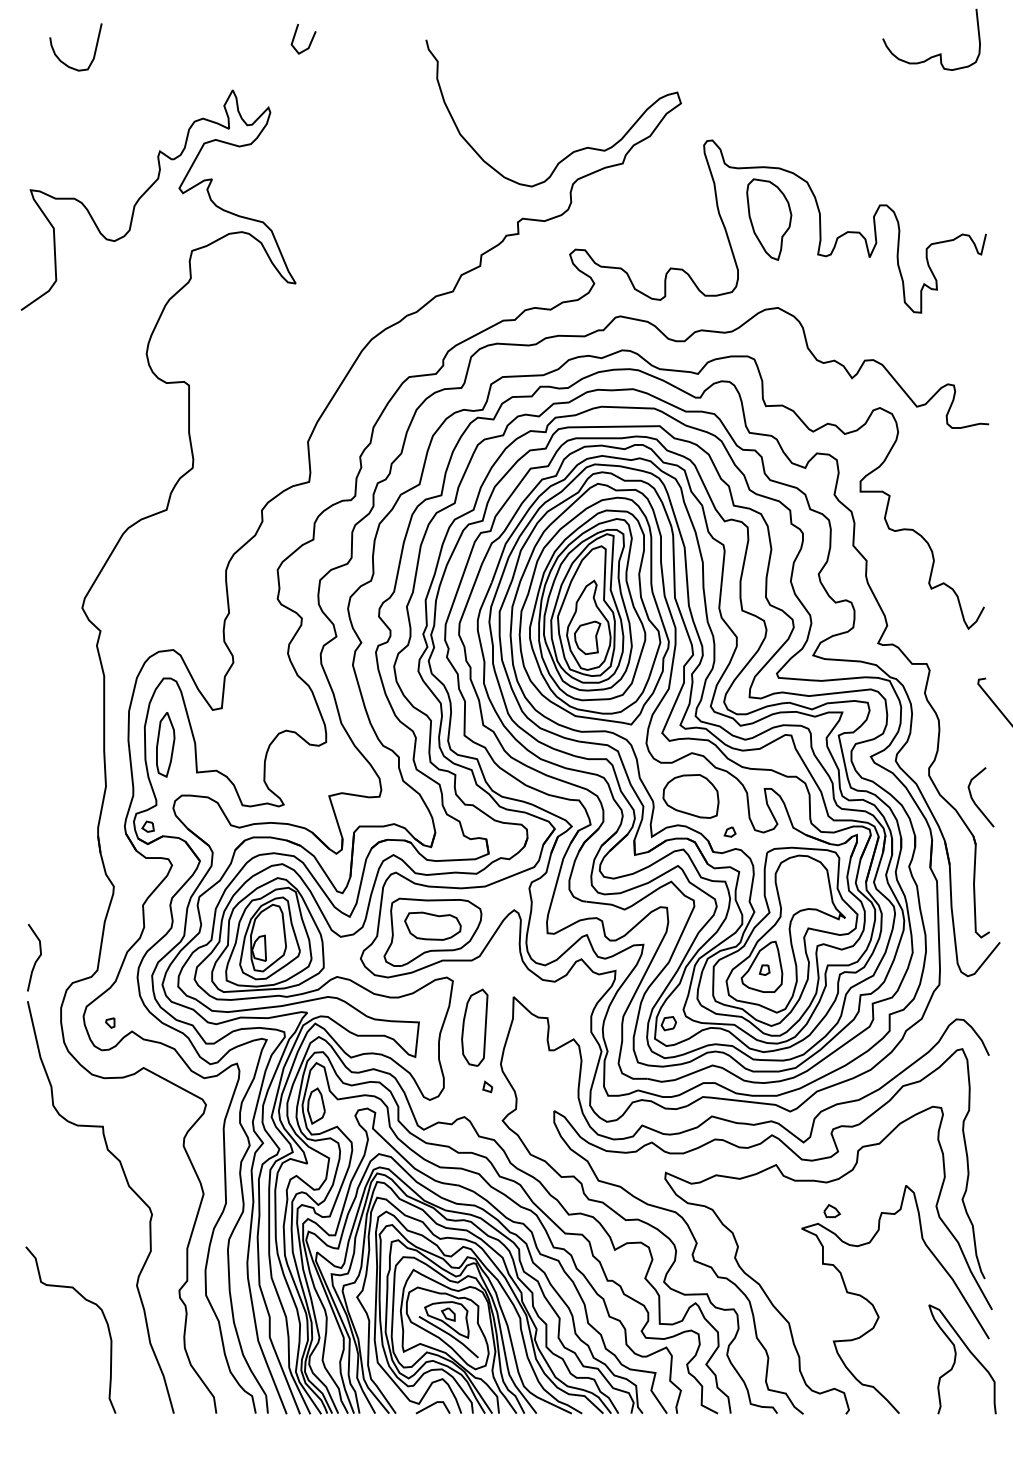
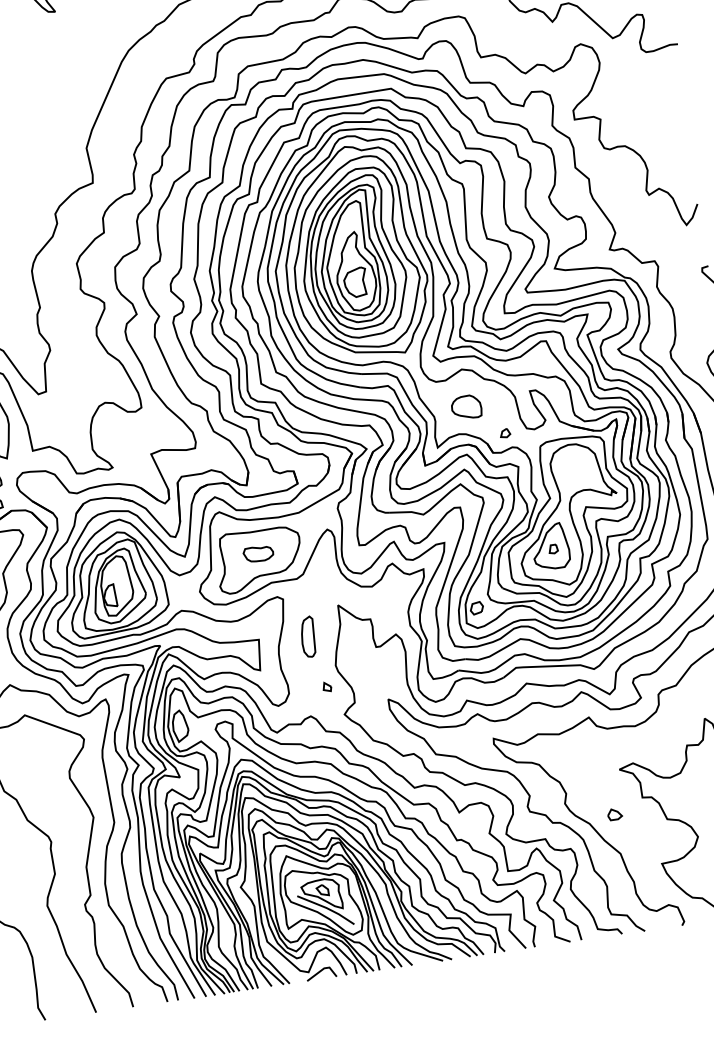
part: (690, 796) -> (466, 407), size x0.6
part: (432, 925) -> (258, 553), size x0.6
part: (474, 1027) -> (307, 636), size x0.6
part: (832, 1210) -> (615, 813), moved

